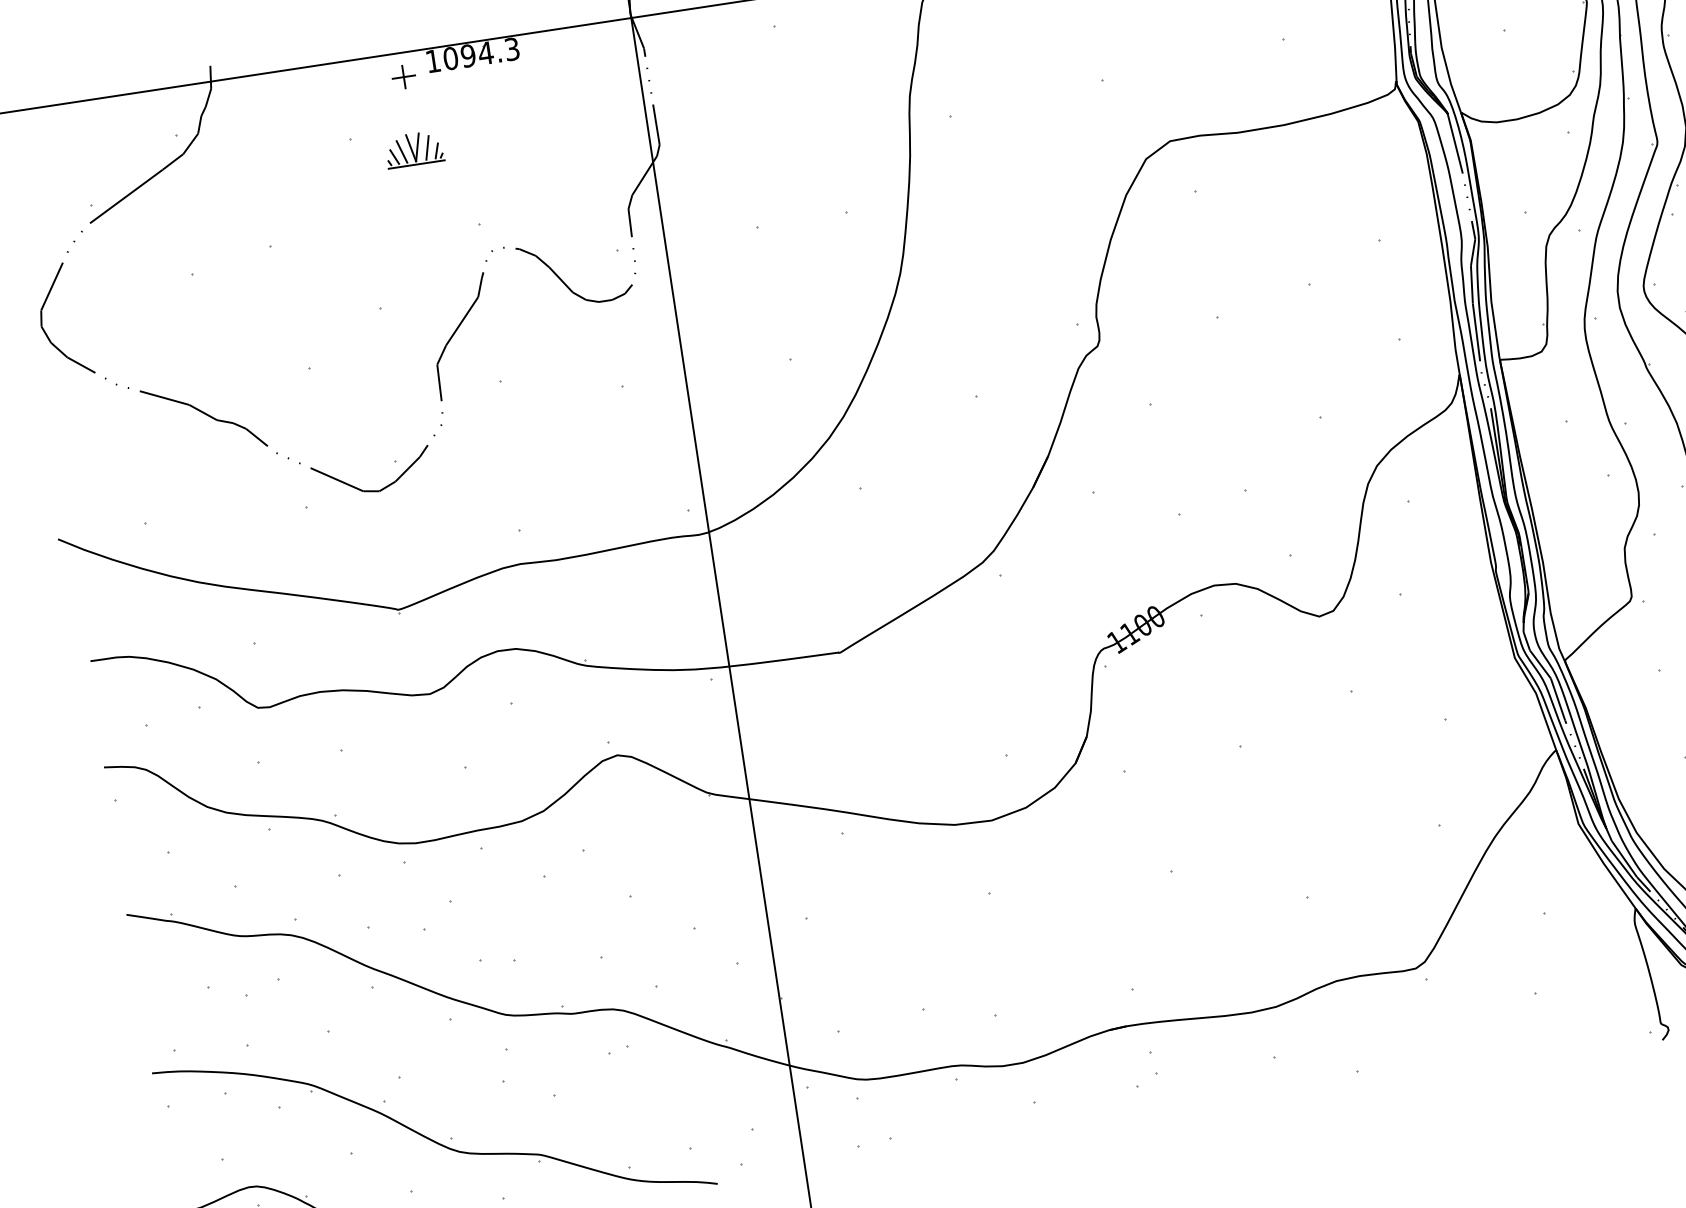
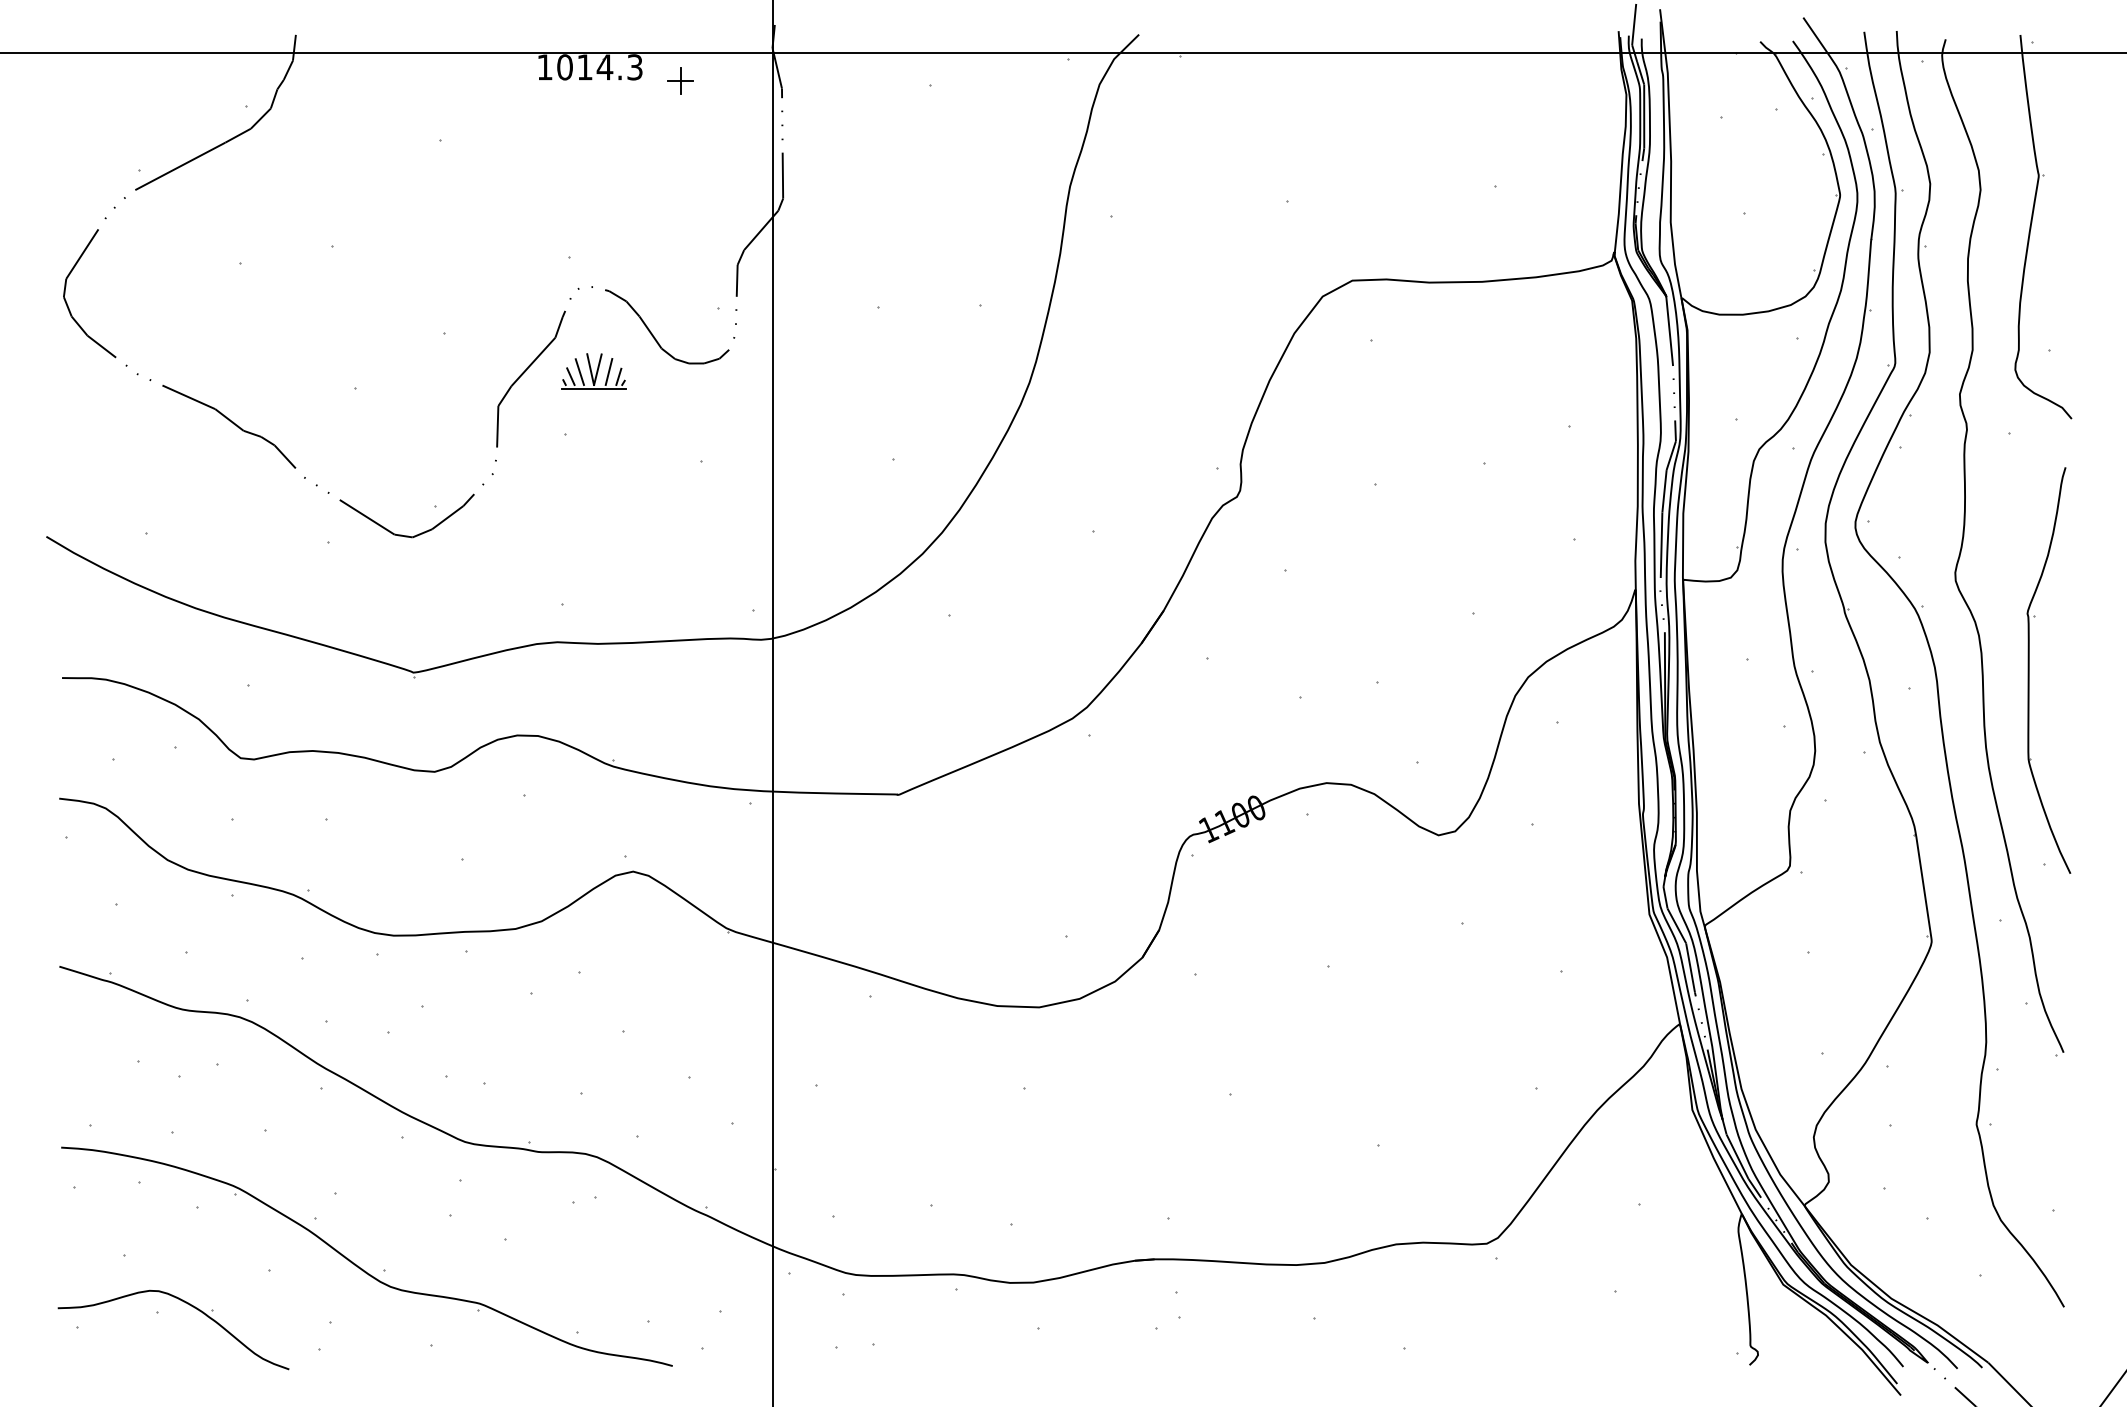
text: (467, 56) -> (584, 67), 1094.3 -> 1014.3
part: (403, 76) -> (680, 80), moved
part: (413, 149) -> (593, 371), moved

